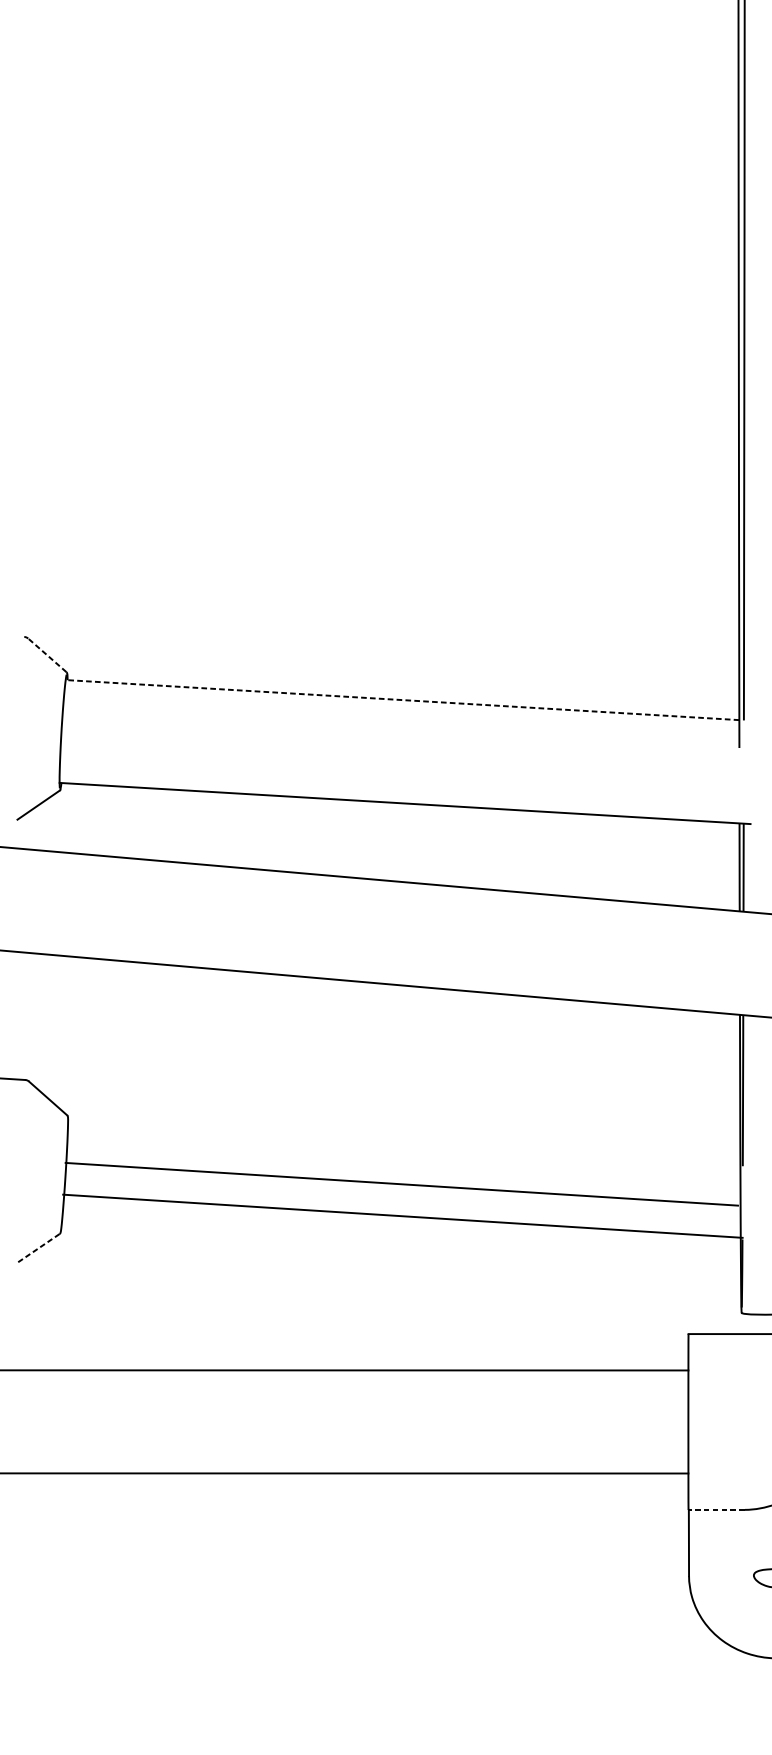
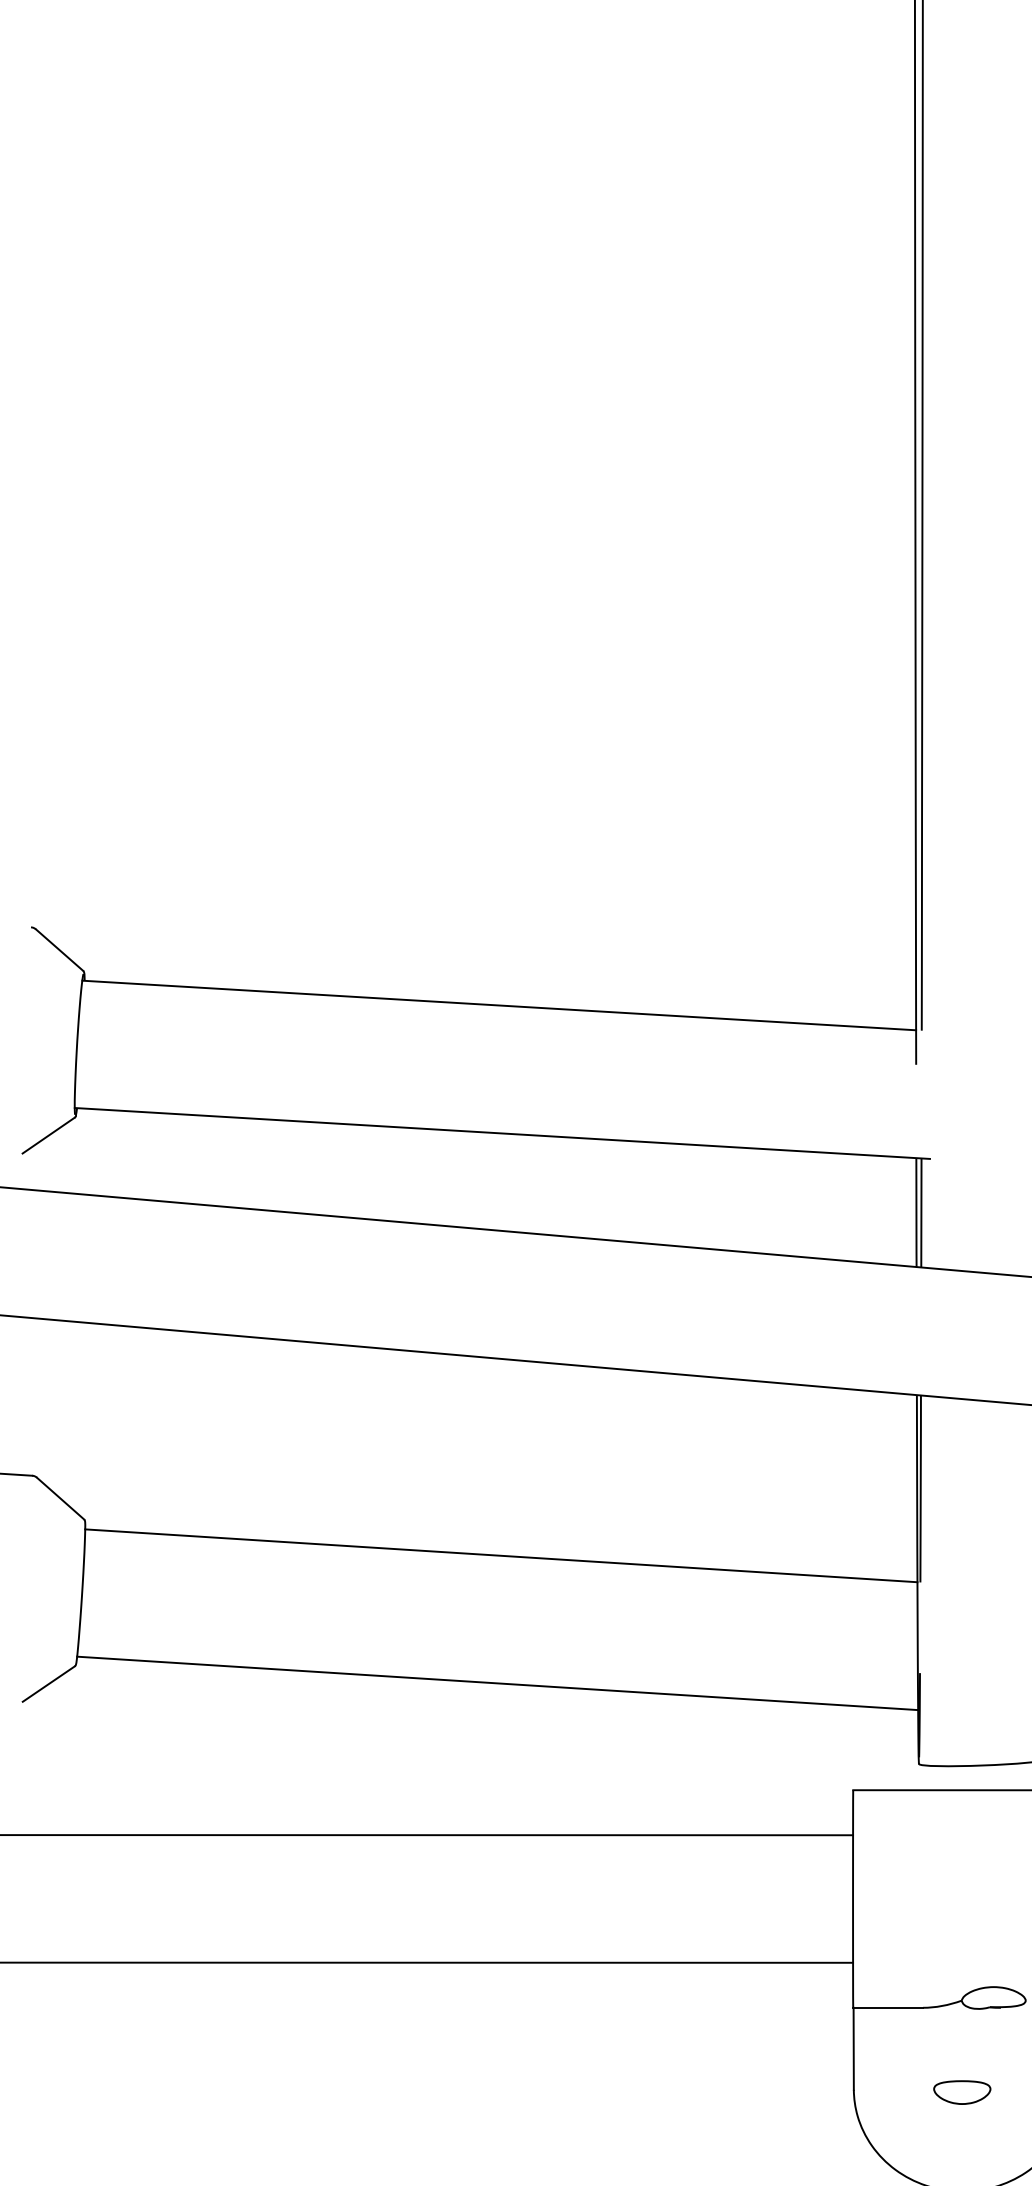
line: (47, 654) -> (59, 949), dashed -> solid
line: (402, 700) -> (499, 1005), dashed -> solid
line: (401, 1184) -> (501, 1555), moved
line: (402, 1216) -> (497, 1683), moved
line: (38, 1248) -> (48, 1684), dashed -> solid
line: (717, 1509) -> (888, 2007), dashed -> solid

